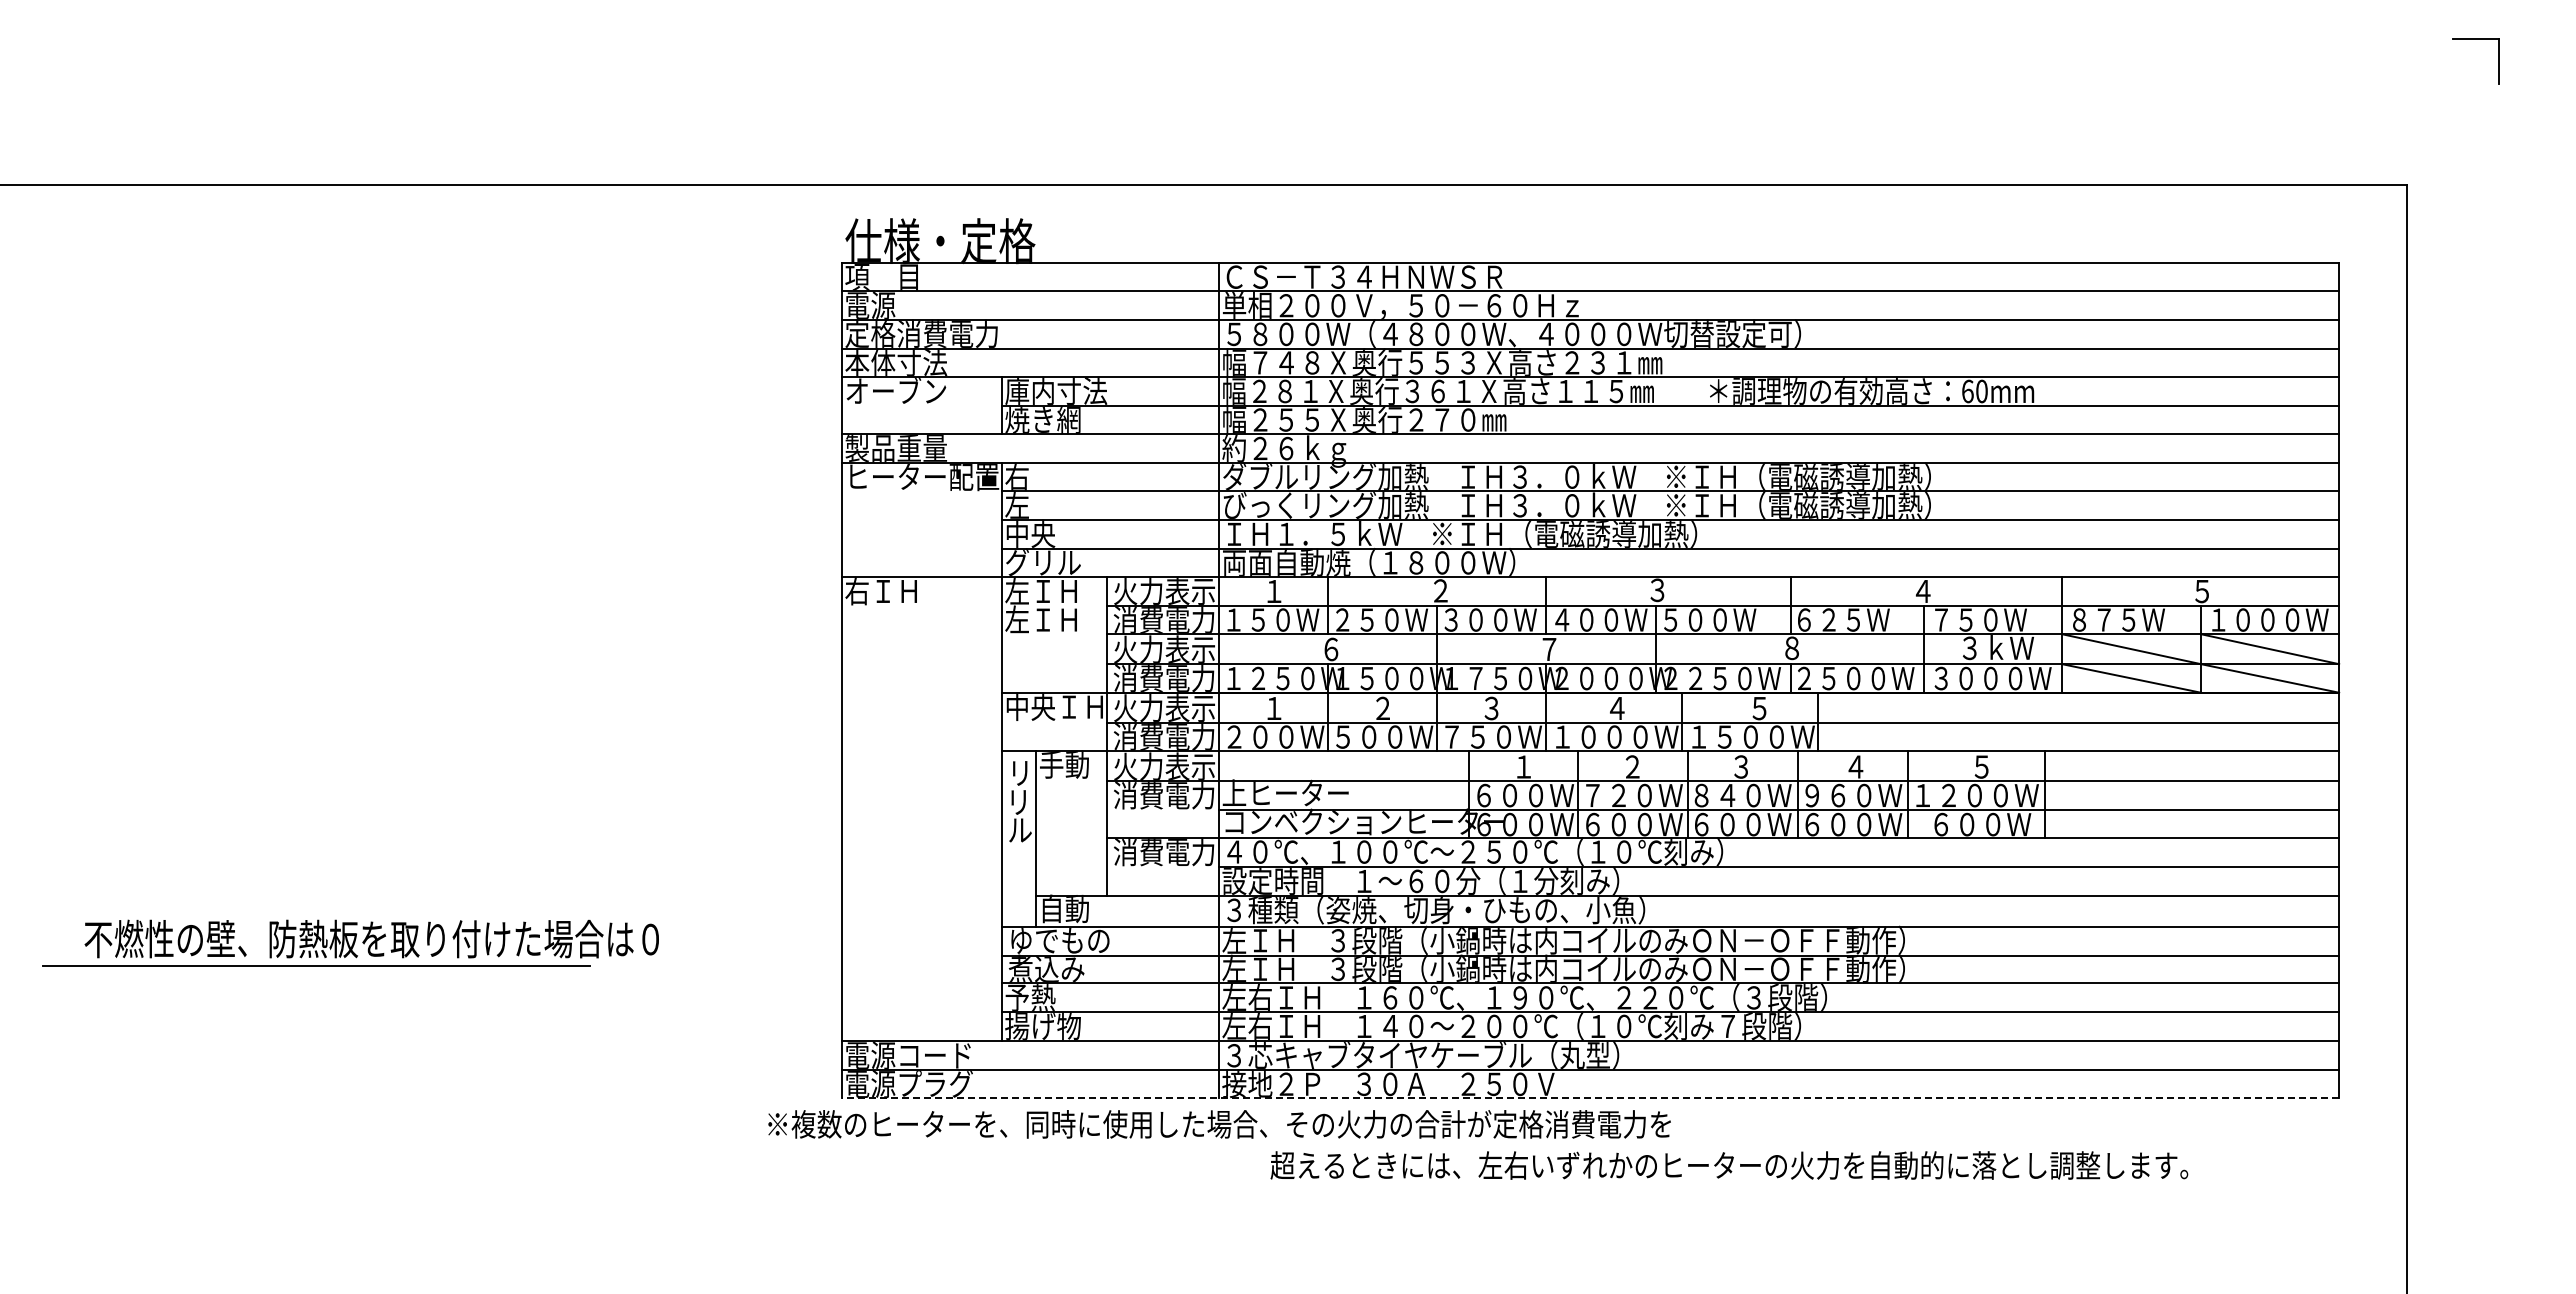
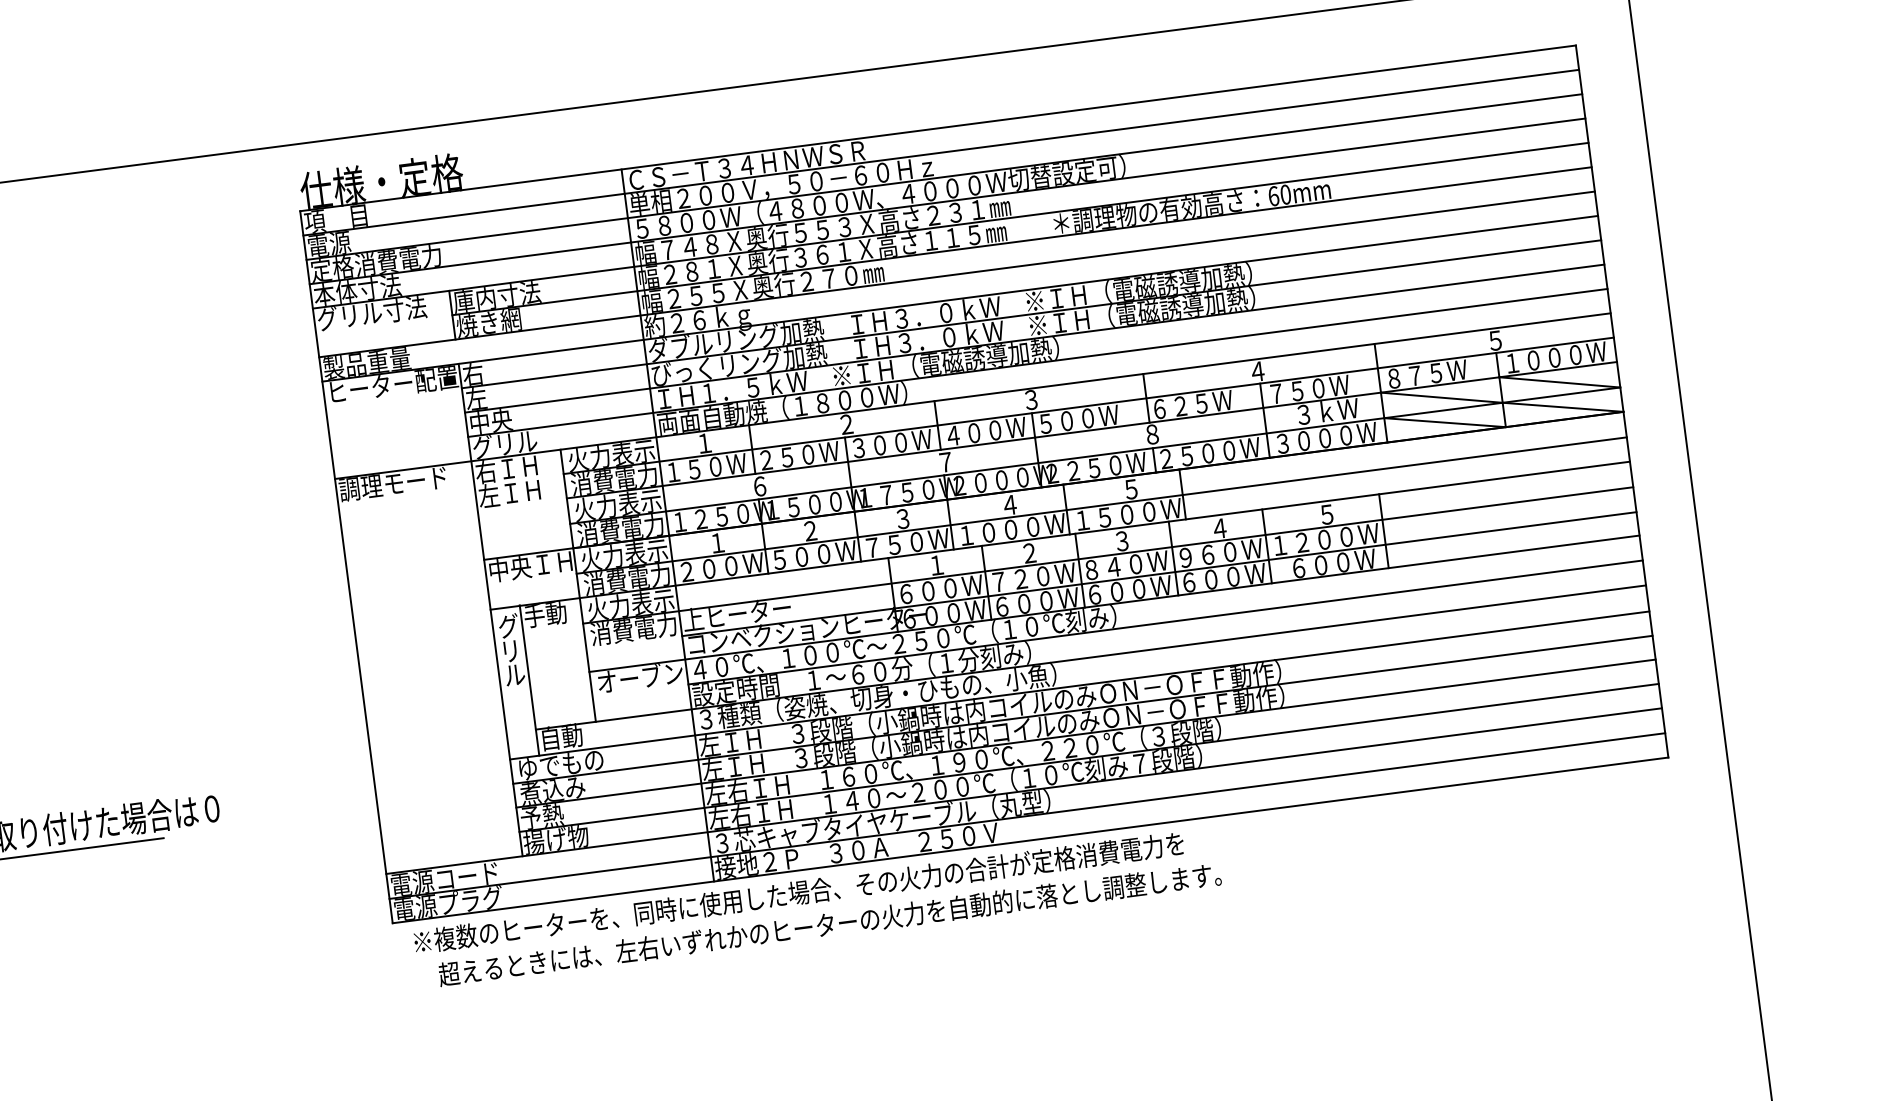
text: (909, 391) -> (372, 313), オーブン -> グリル寸法
text: (907, 591) -> (392, 484), 右ＩＨ -> 調理モード
text: (1016, 591) -> (485, 471), 左ＩＨ -> 右ＩＨ
text: (1020, 772) -> (508, 625), リ -> グ
text: (1163, 852) -> (639, 678), 消費電力 -> オーブン
line: (1590, 1098) -> (1030, 840), dashed -> solid
text: (1219, 1124) -> (799, 893), moved
text: (1729, 1165) -> (830, 924), moved

